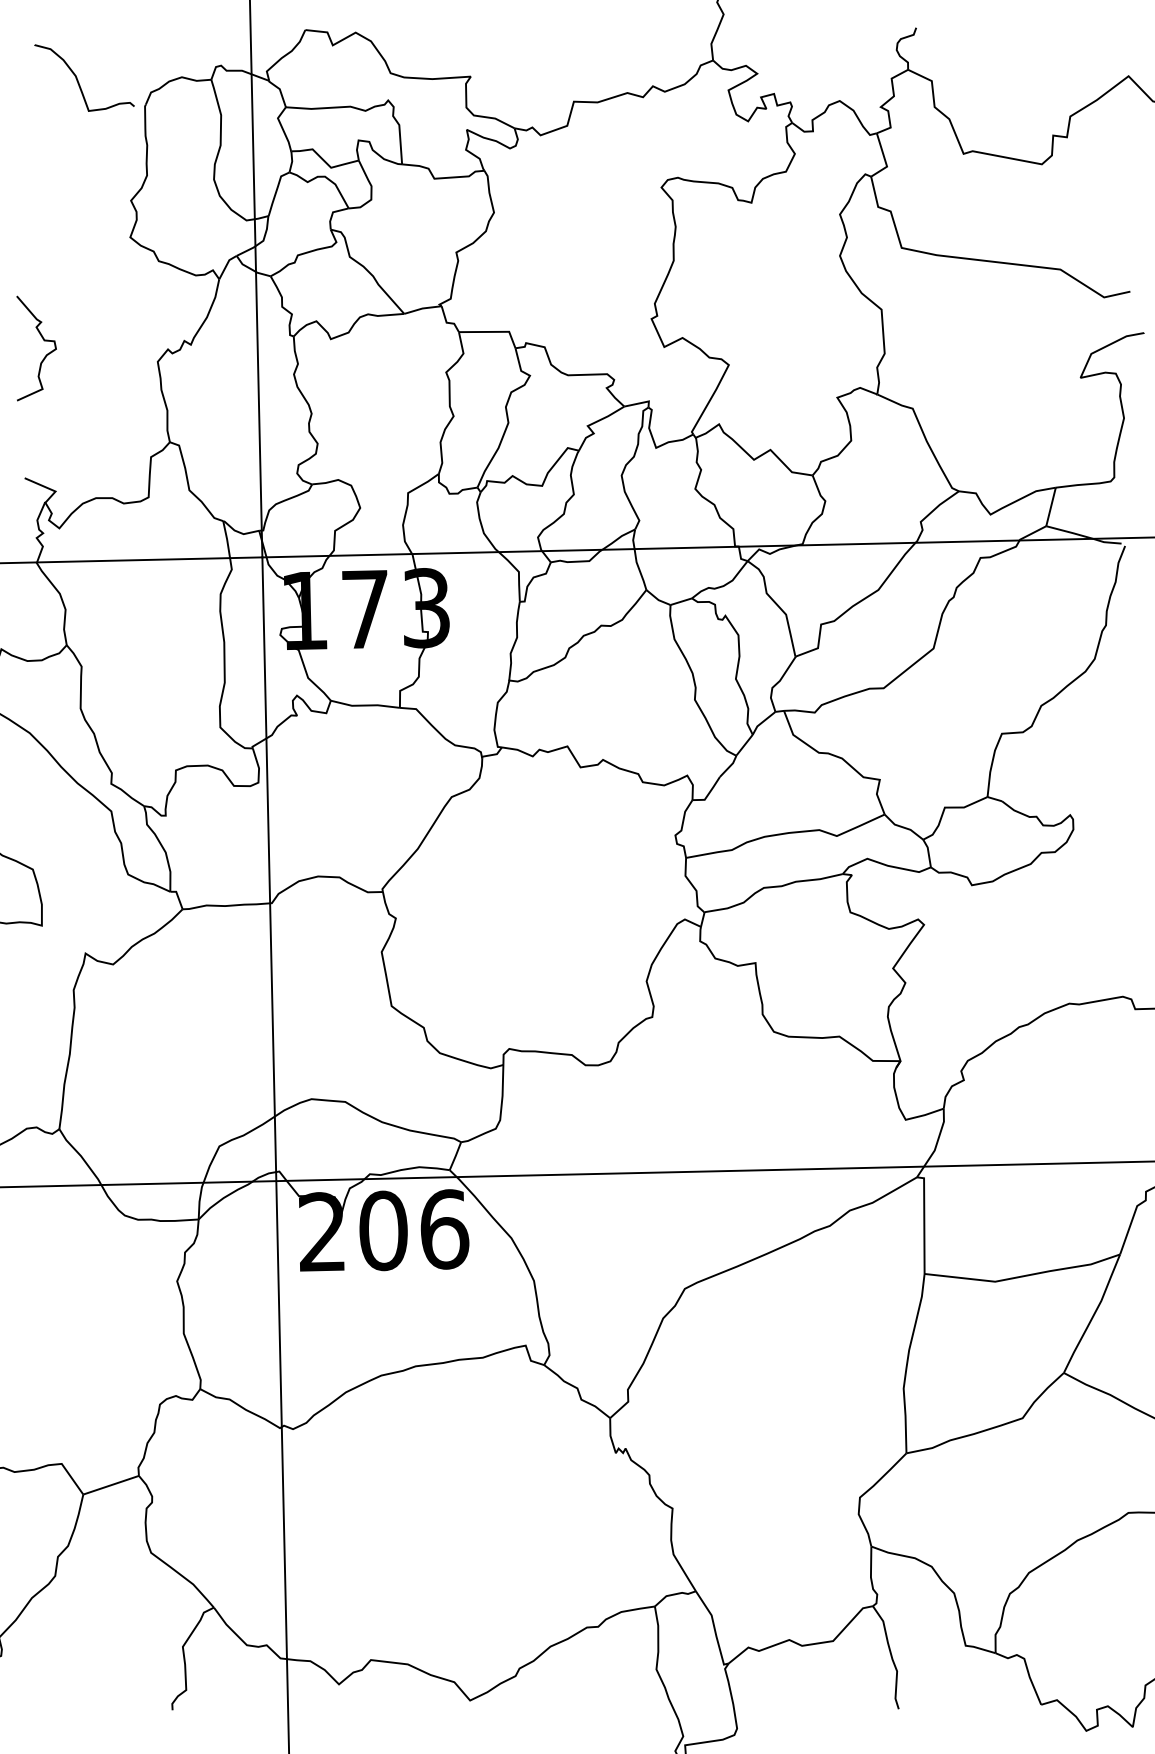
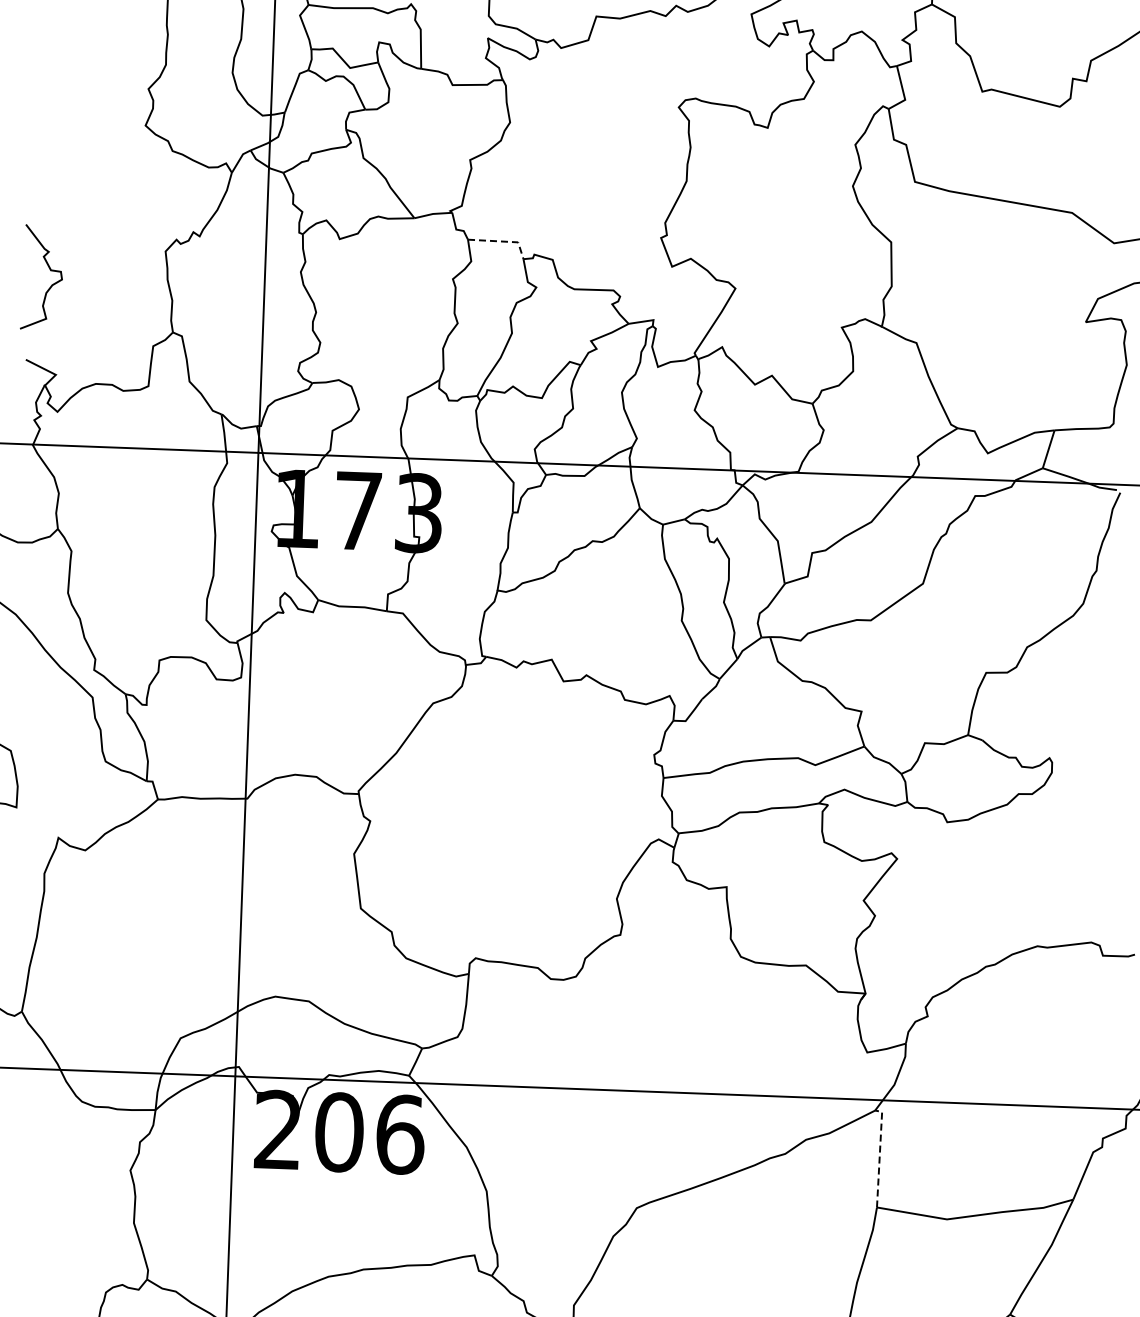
line: (493, 331) -> (502, 241), solid -> dashed
curve: (43, 340) -> (50, 270), moved
line: (924, 1221) -> (879, 1155), solid -> dashed

